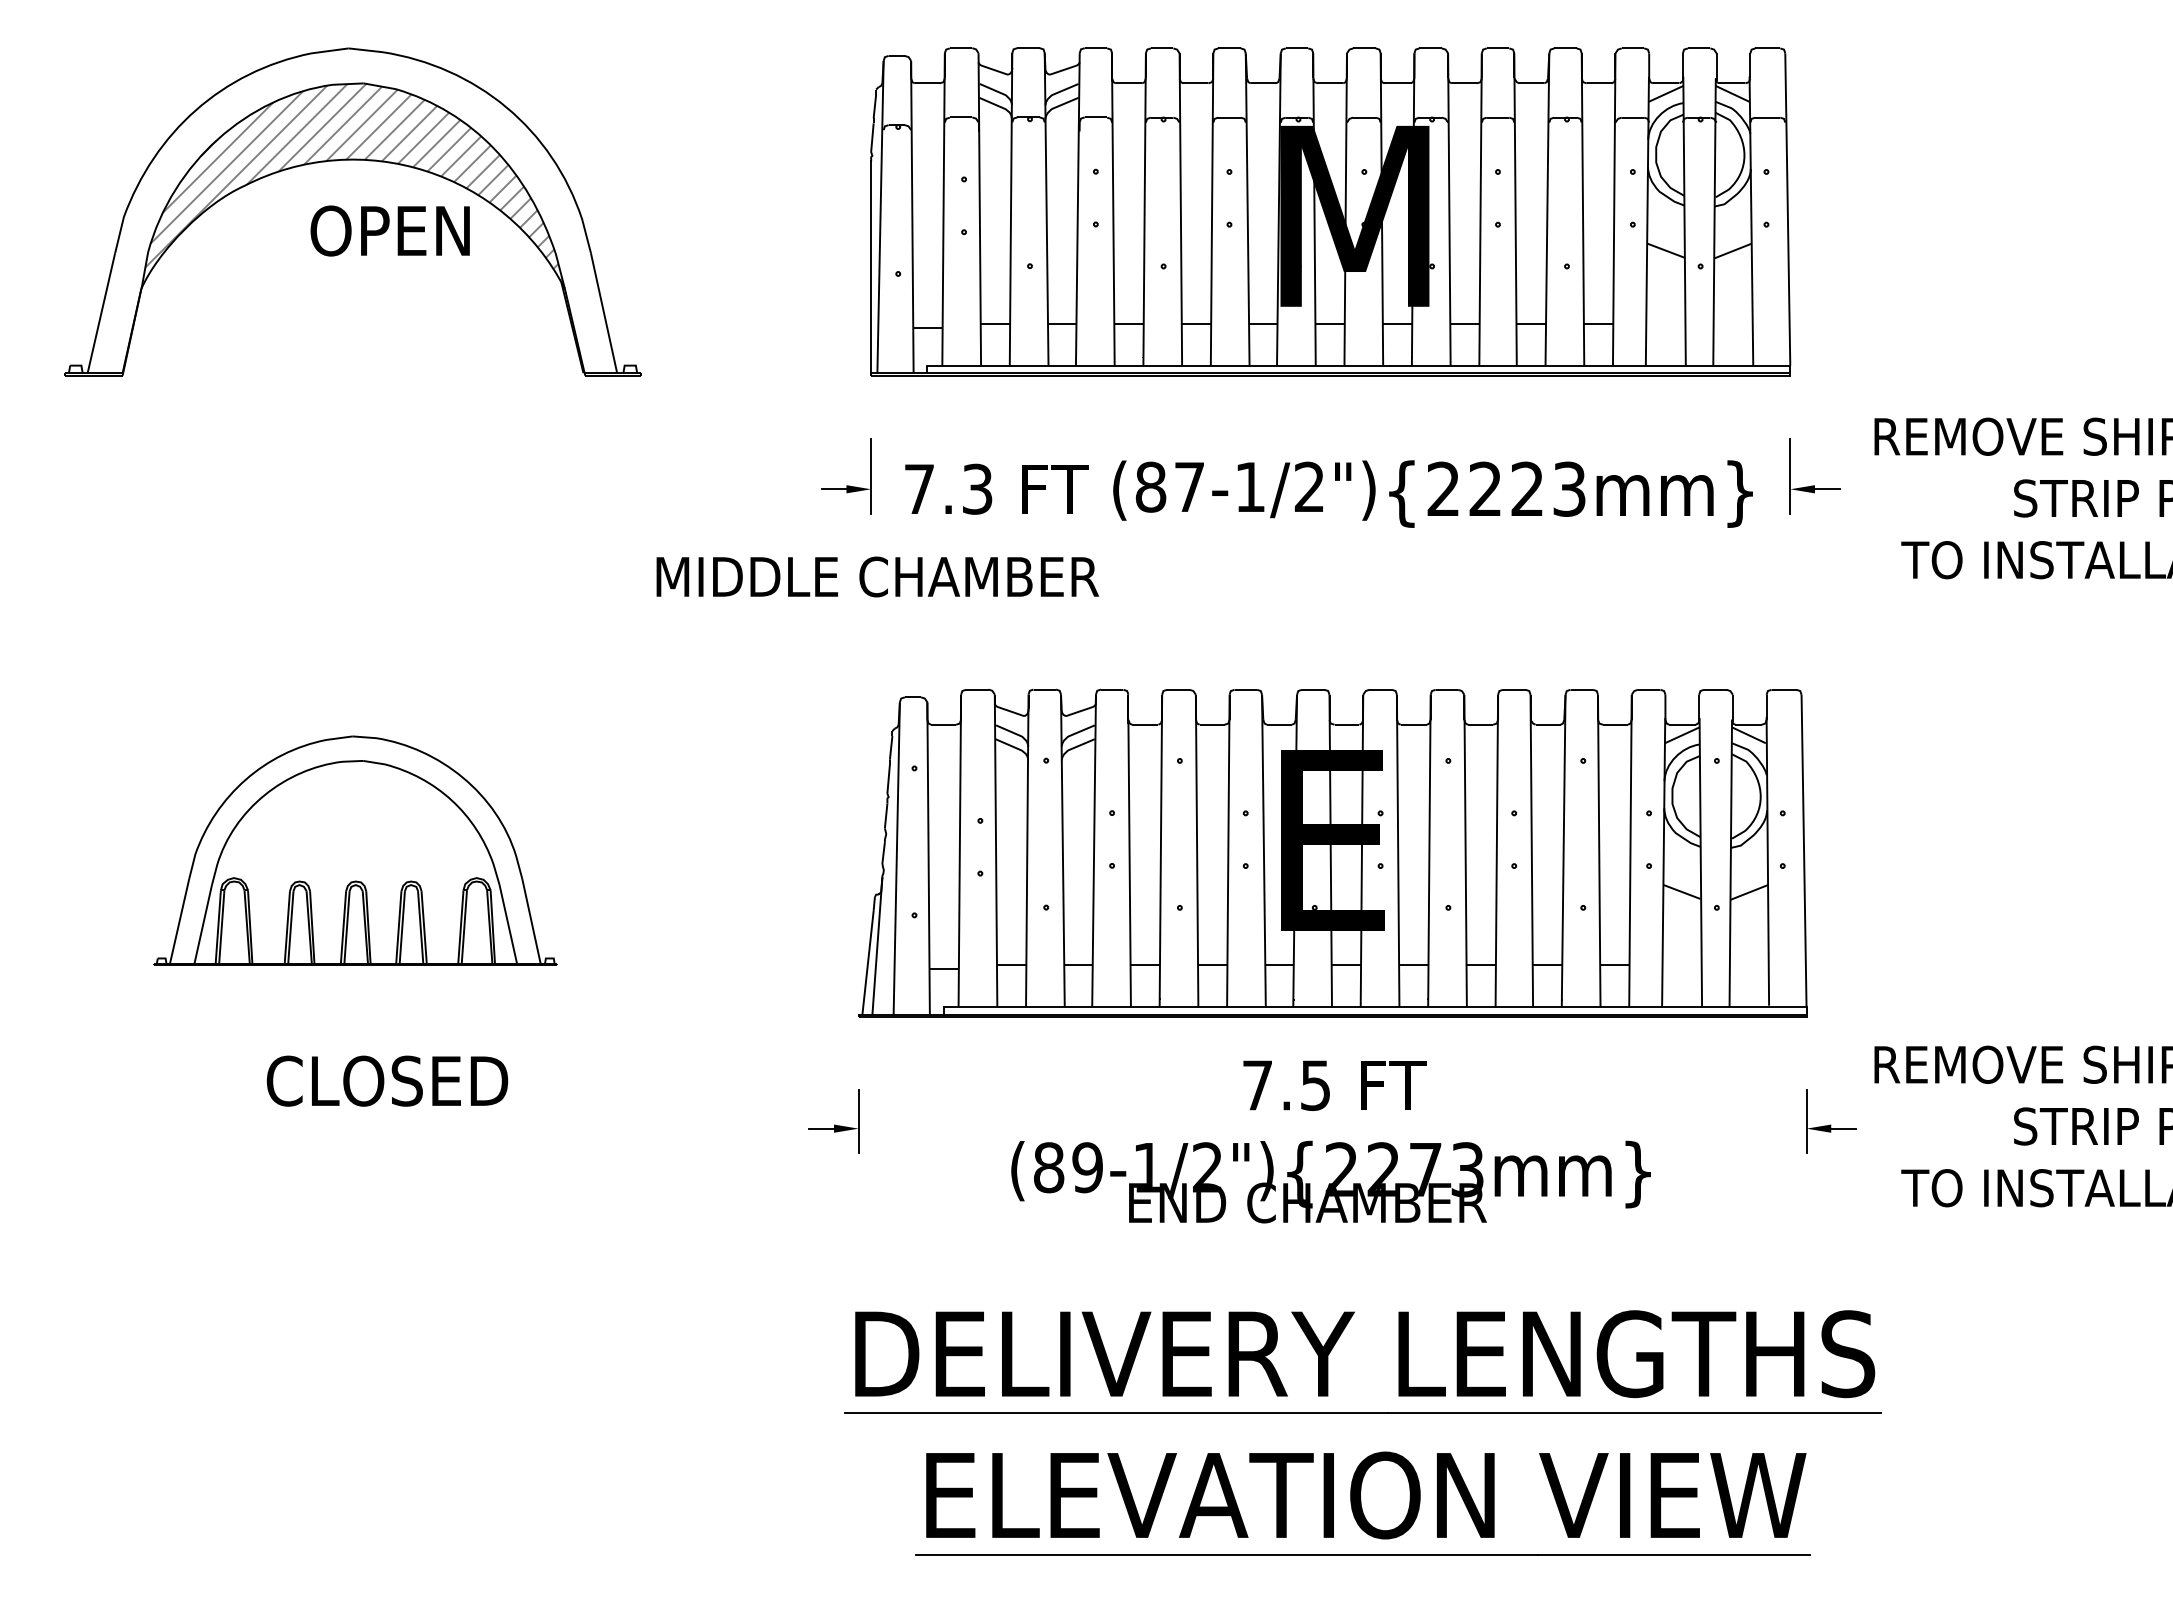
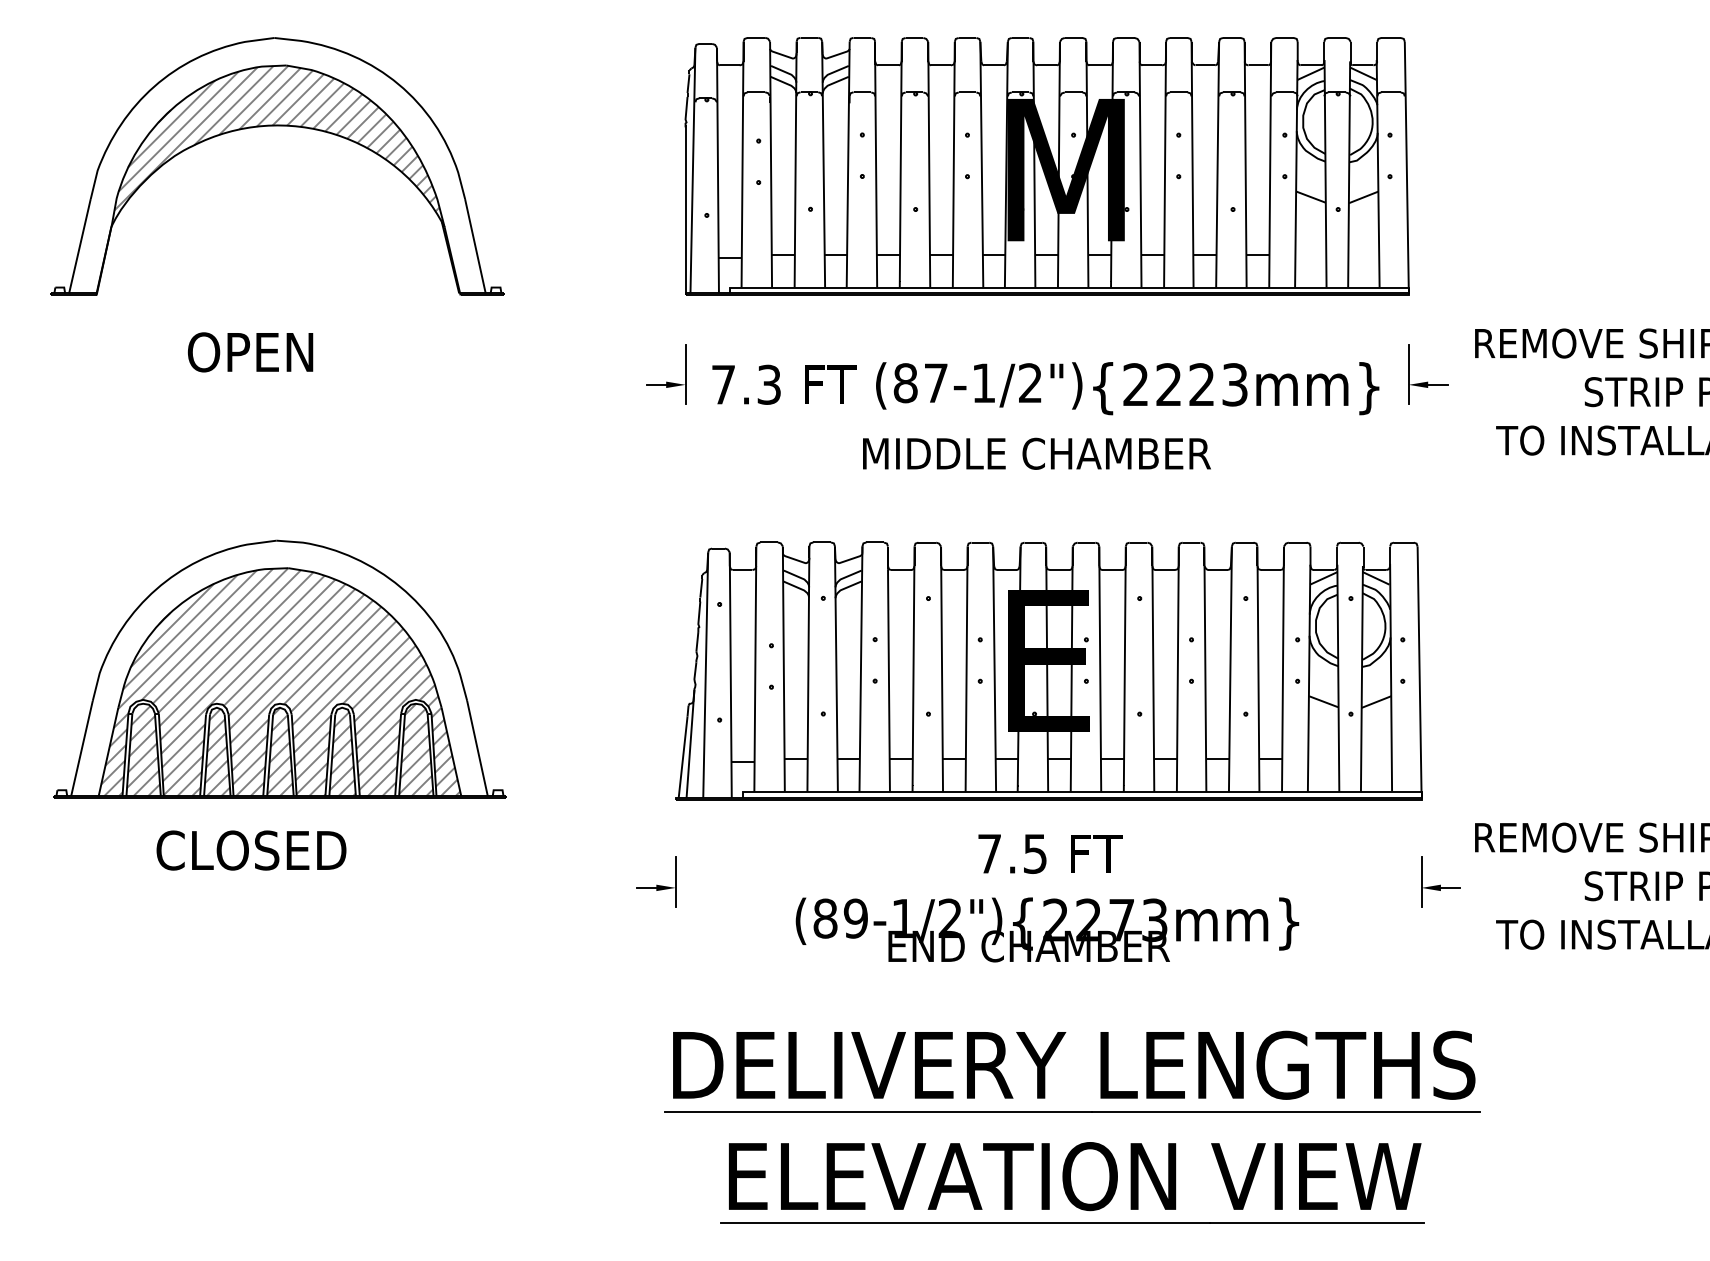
text: (389, 230) -> (249, 351), moved
text: (877, 576) -> (1036, 453), moved
part: (355, 850) -> (279, 669), size x1.43
text: (387, 1080) -> (251, 850), moved

